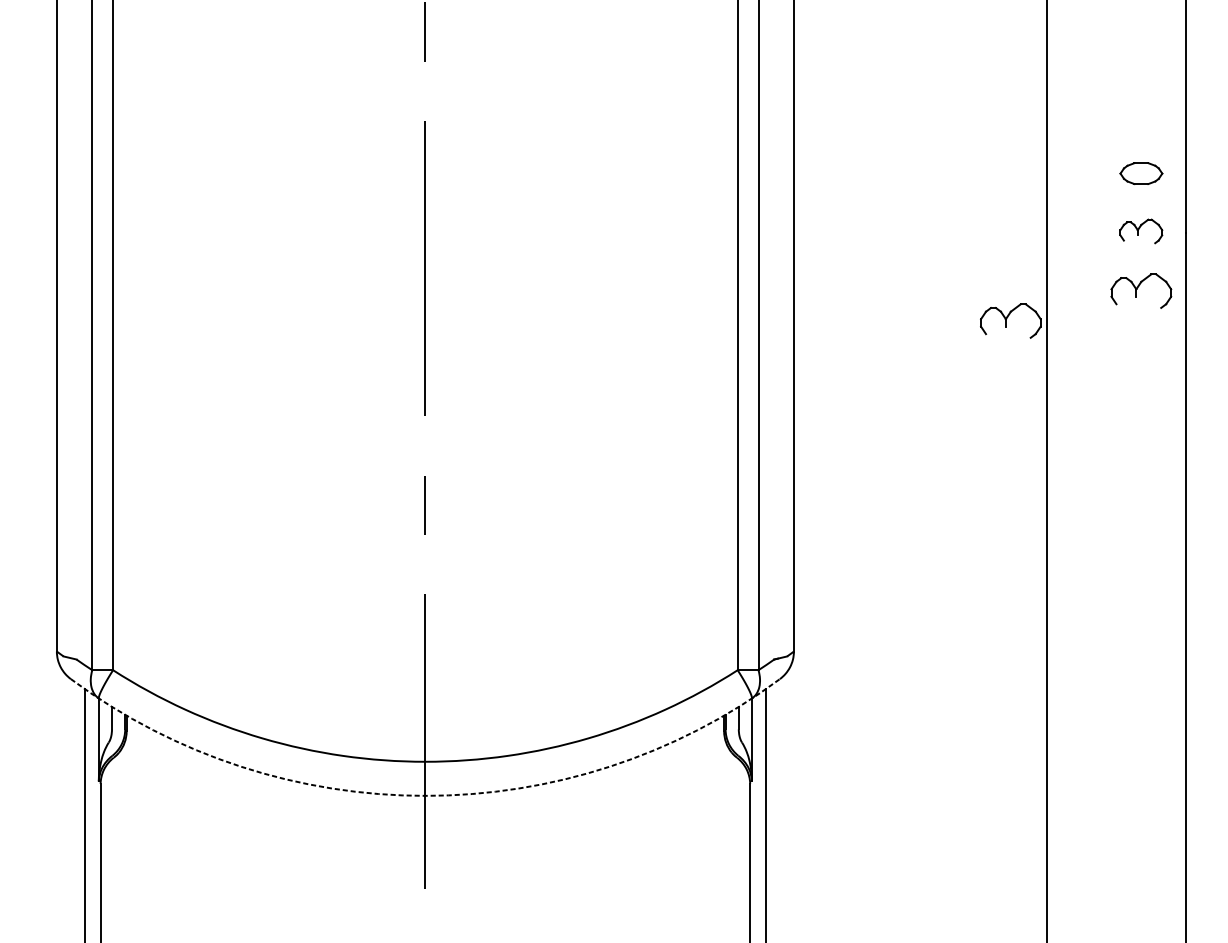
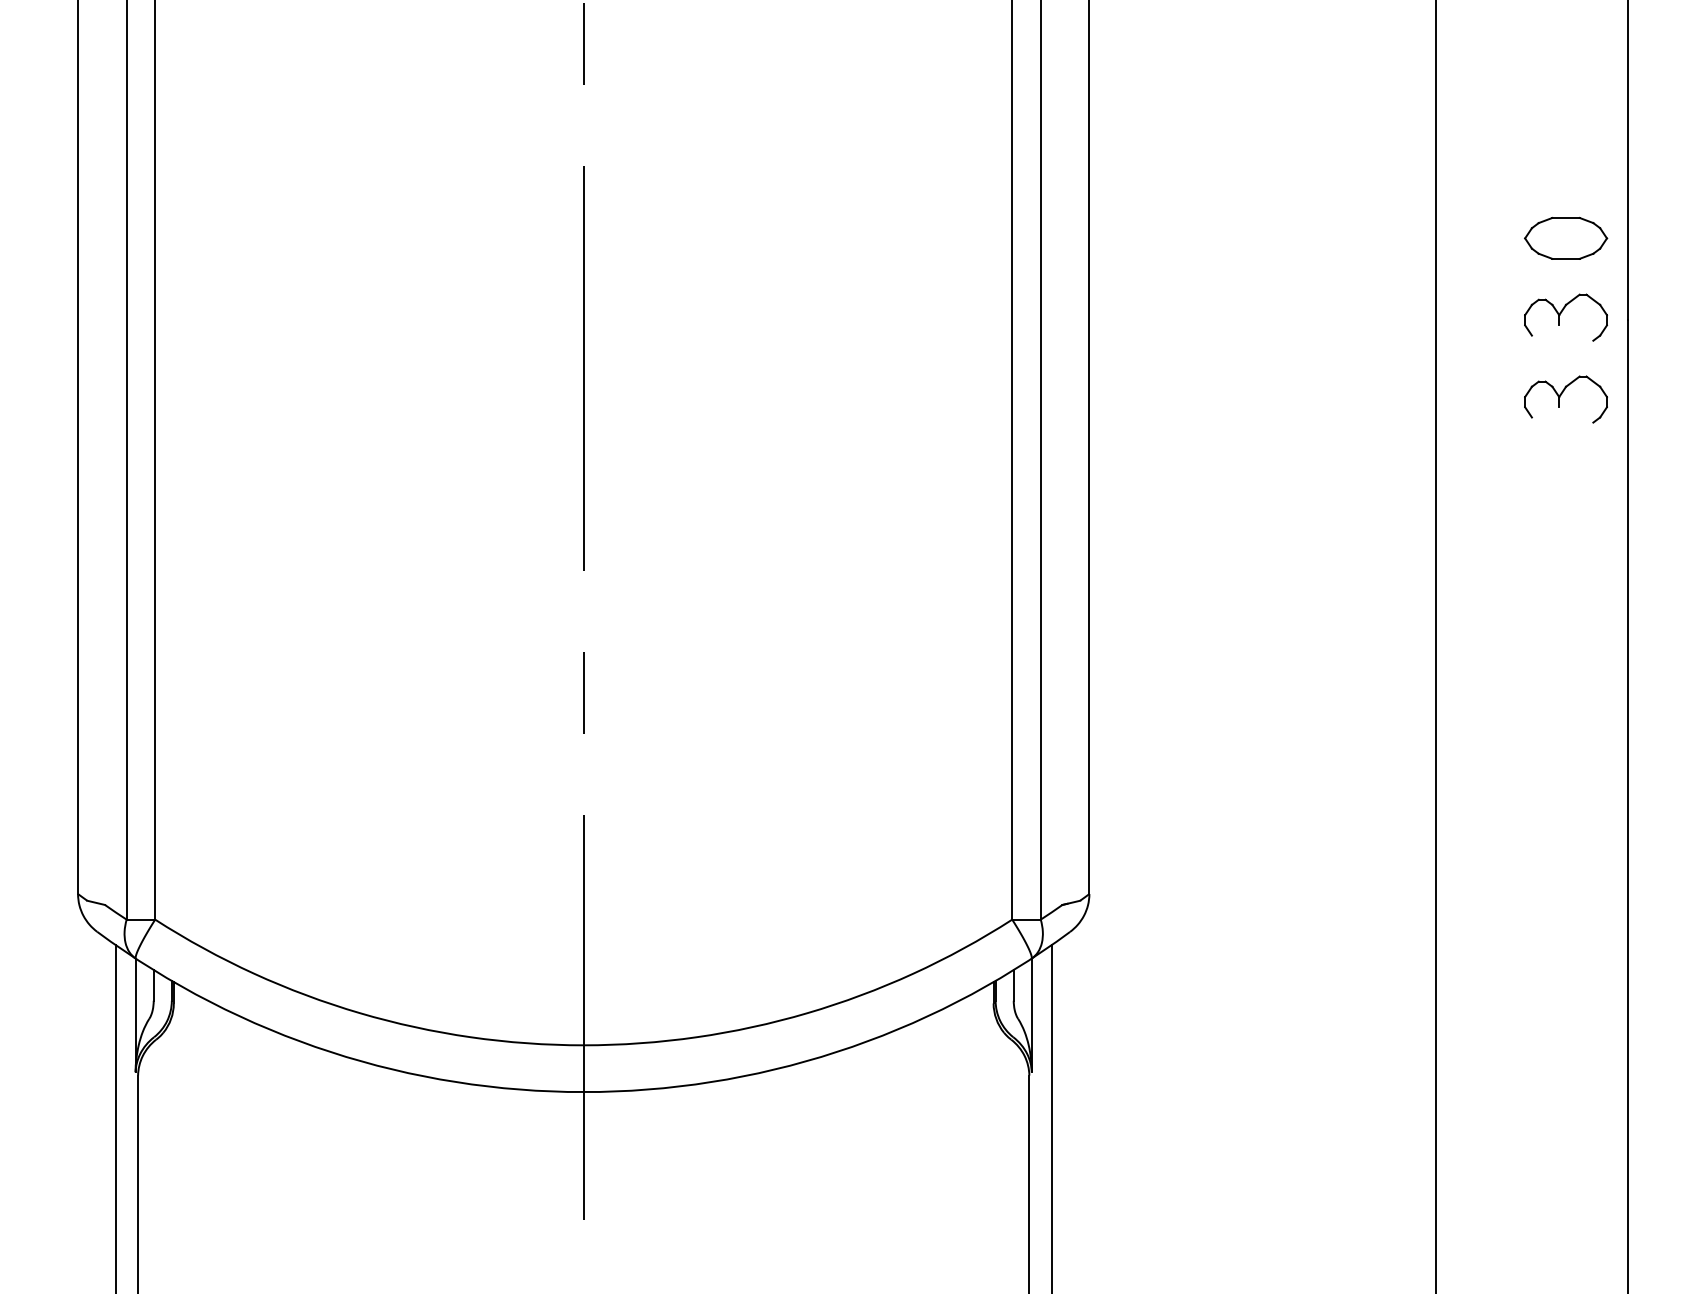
part: (1141, 173) -> (1566, 237), size x1.43
part: (1140, 231) -> (1565, 317), size x1.43
part: (1010, 321) -> (1386, 440), removed
arc: (425, 796) -> (583, 1092), dashed -> solid

